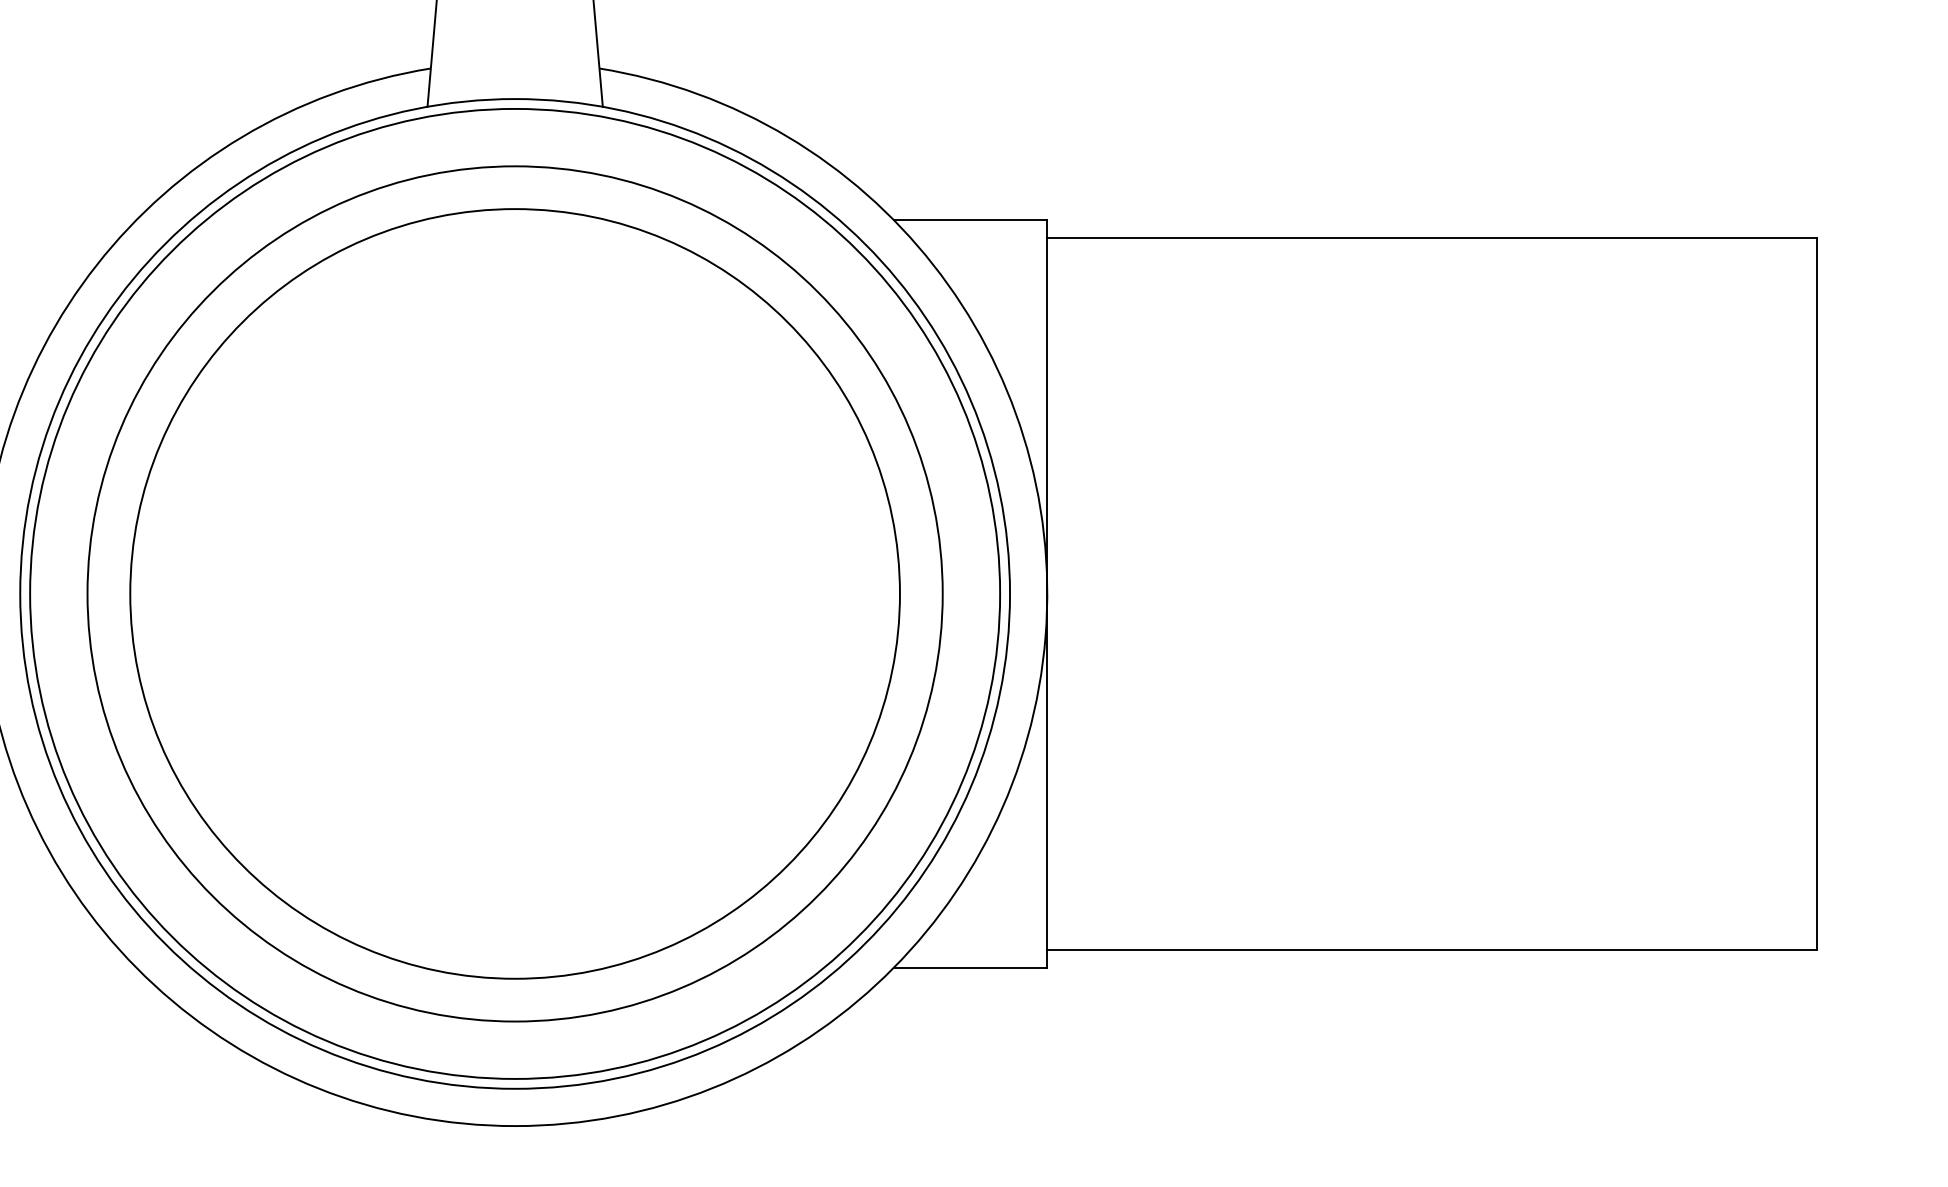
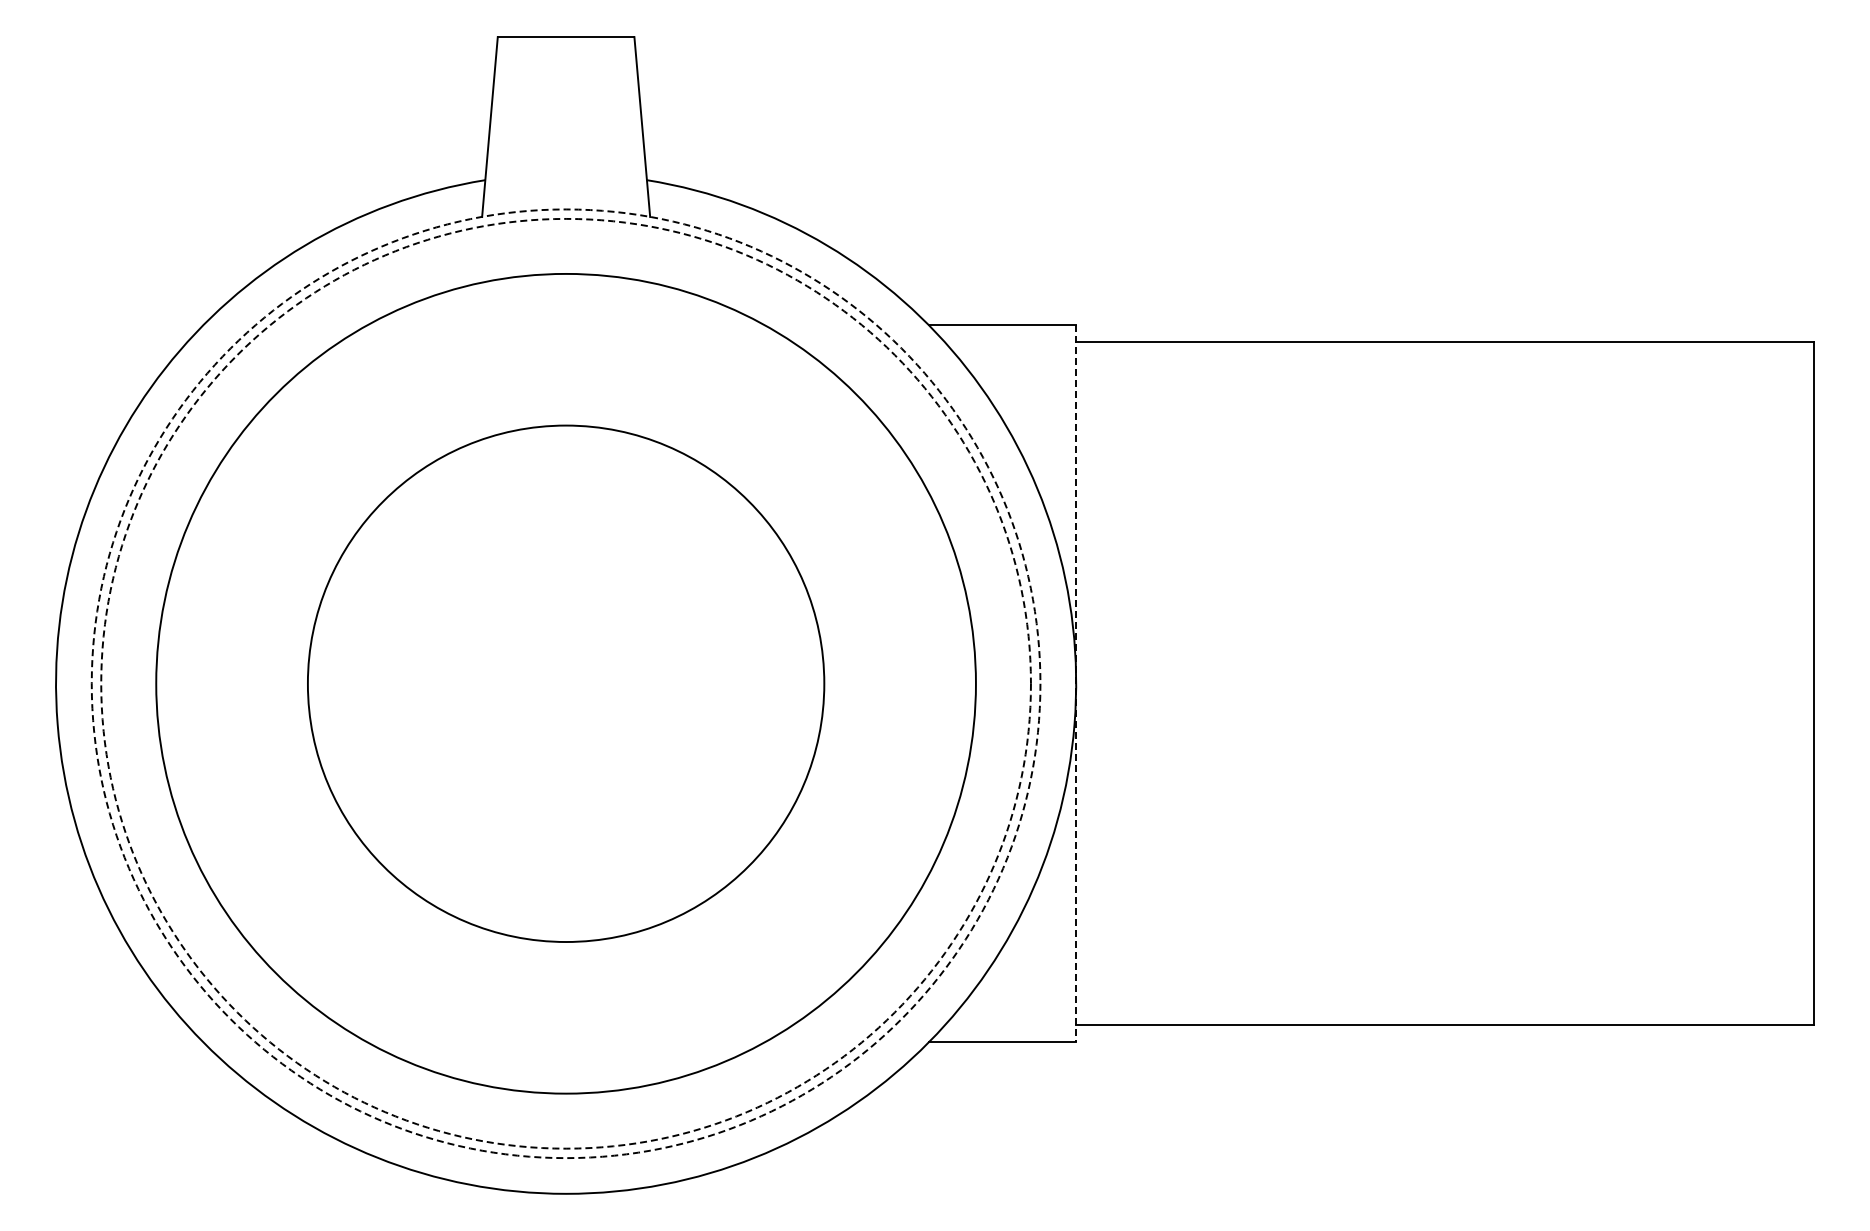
circle: (514, 593) -> (565, 683), size x0.7
circle: (514, 593) -> (565, 683), solid -> dashed
circle: (514, 593) -> (565, 683), solid -> dashed
line: (1047, 593) -> (1076, 683), solid -> dashed

